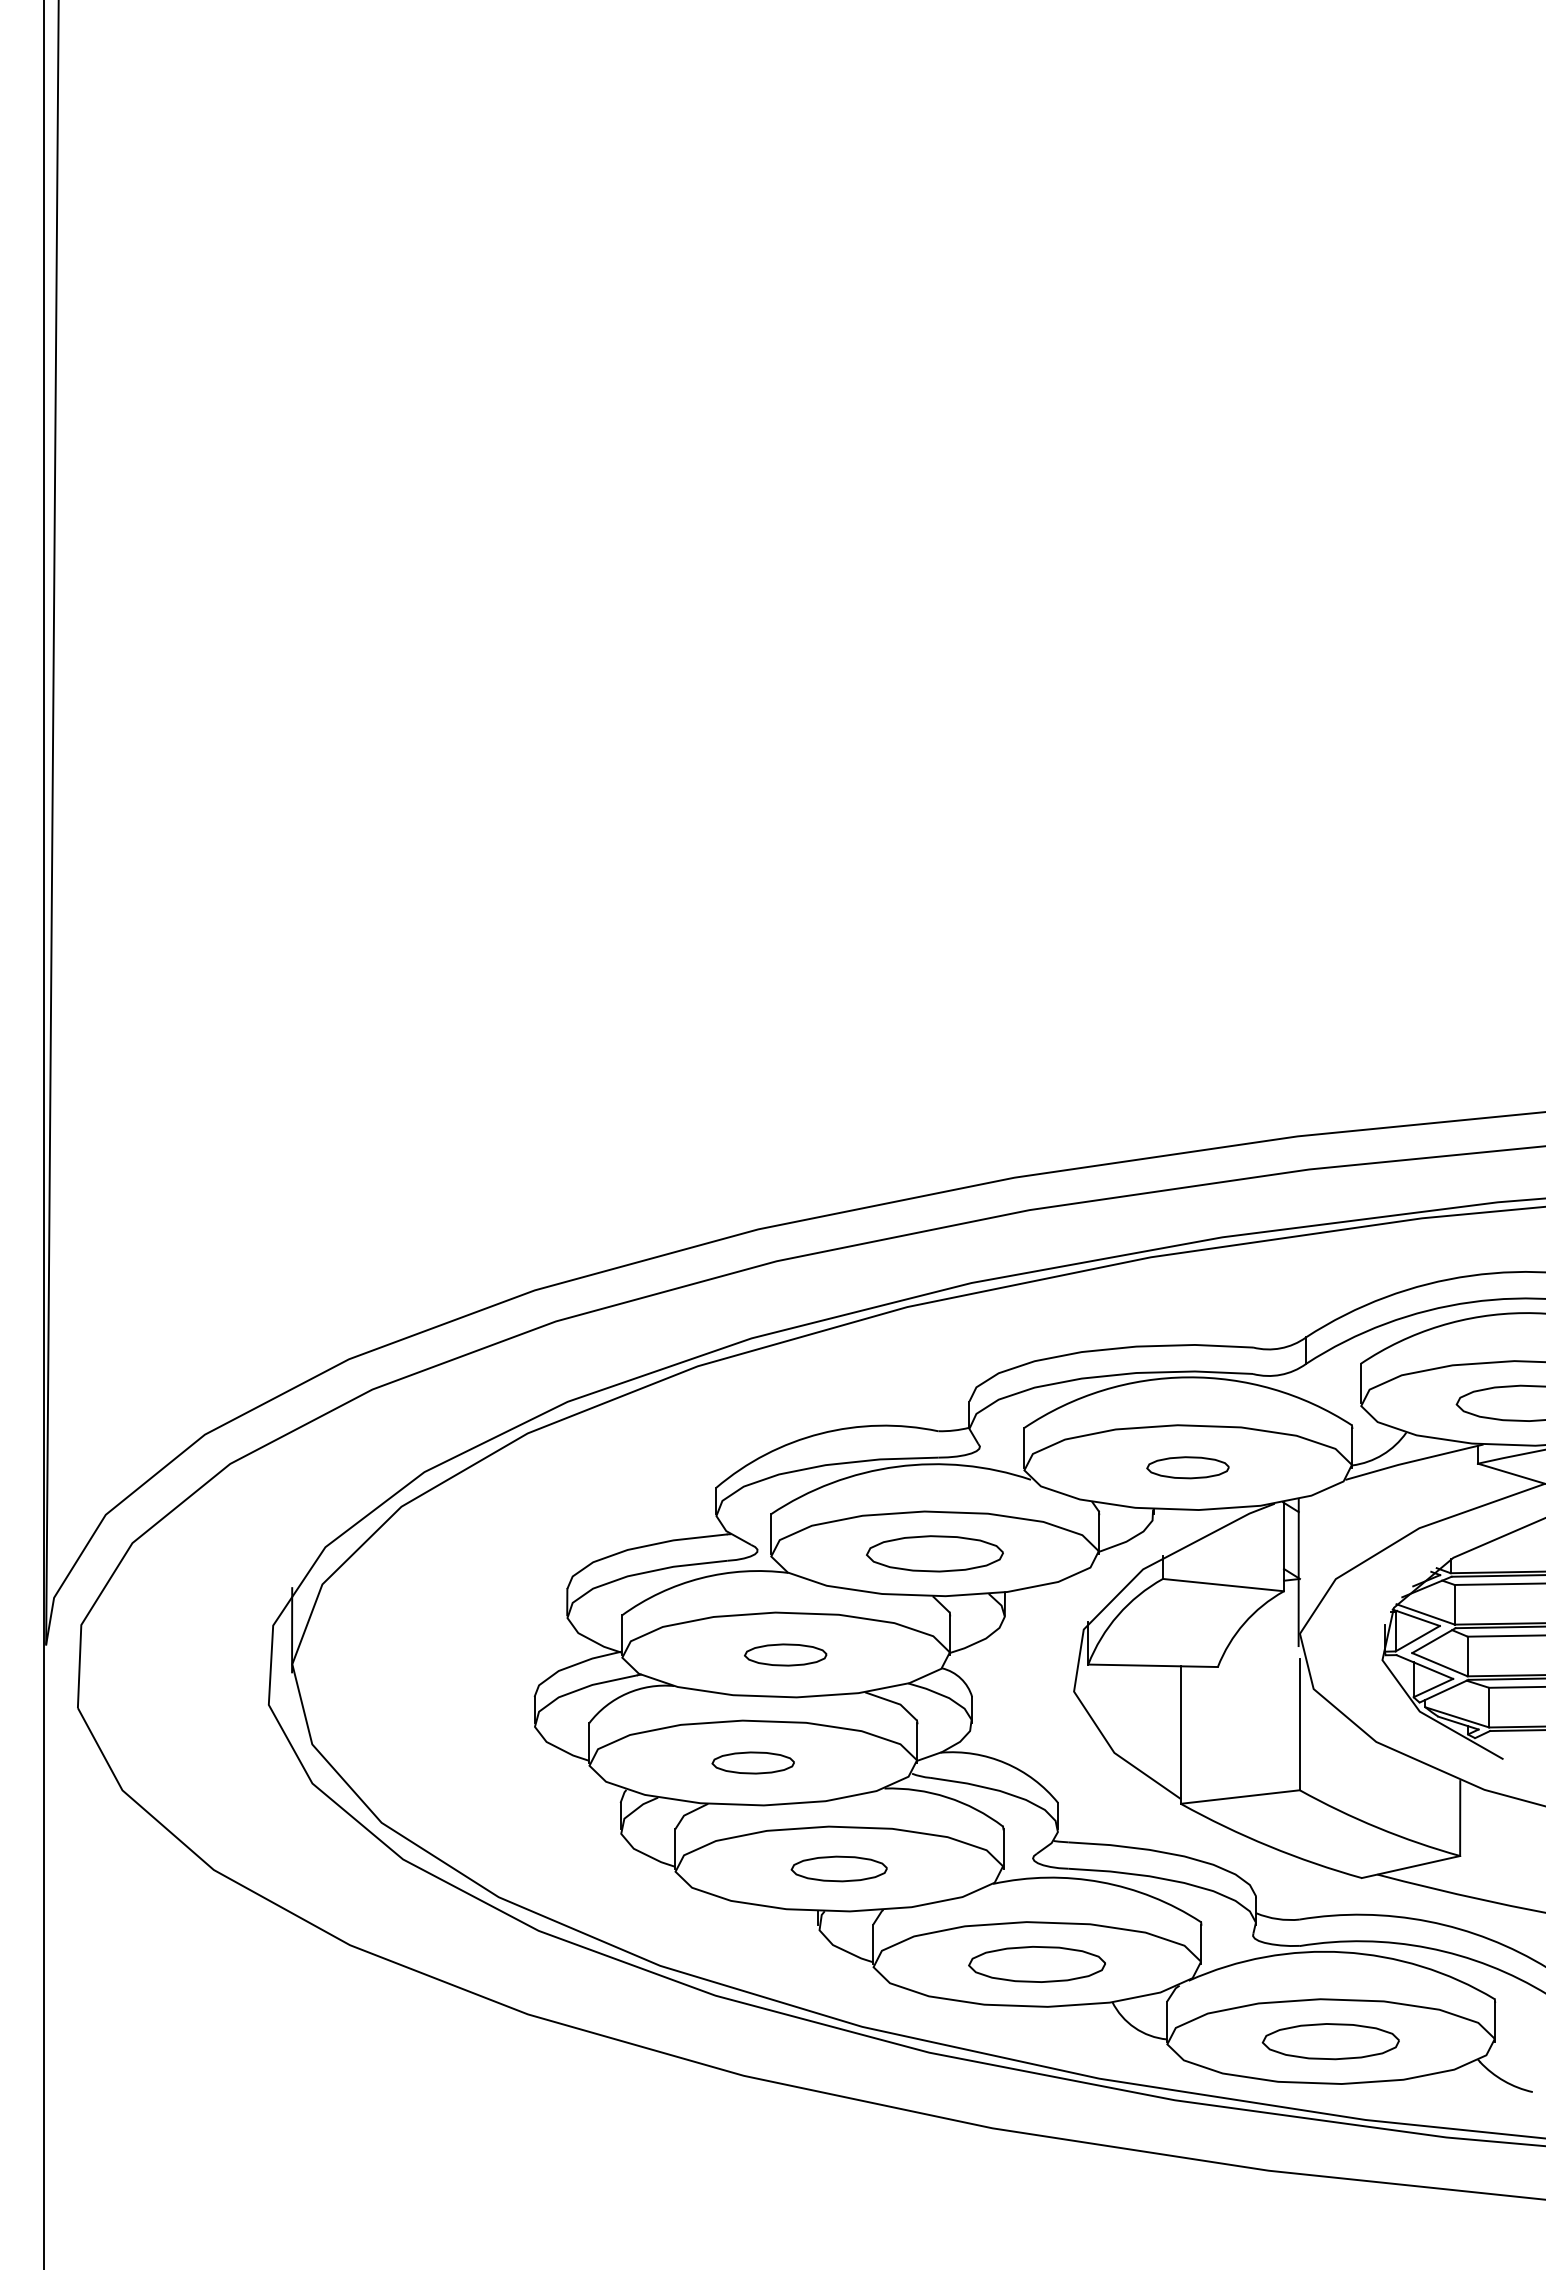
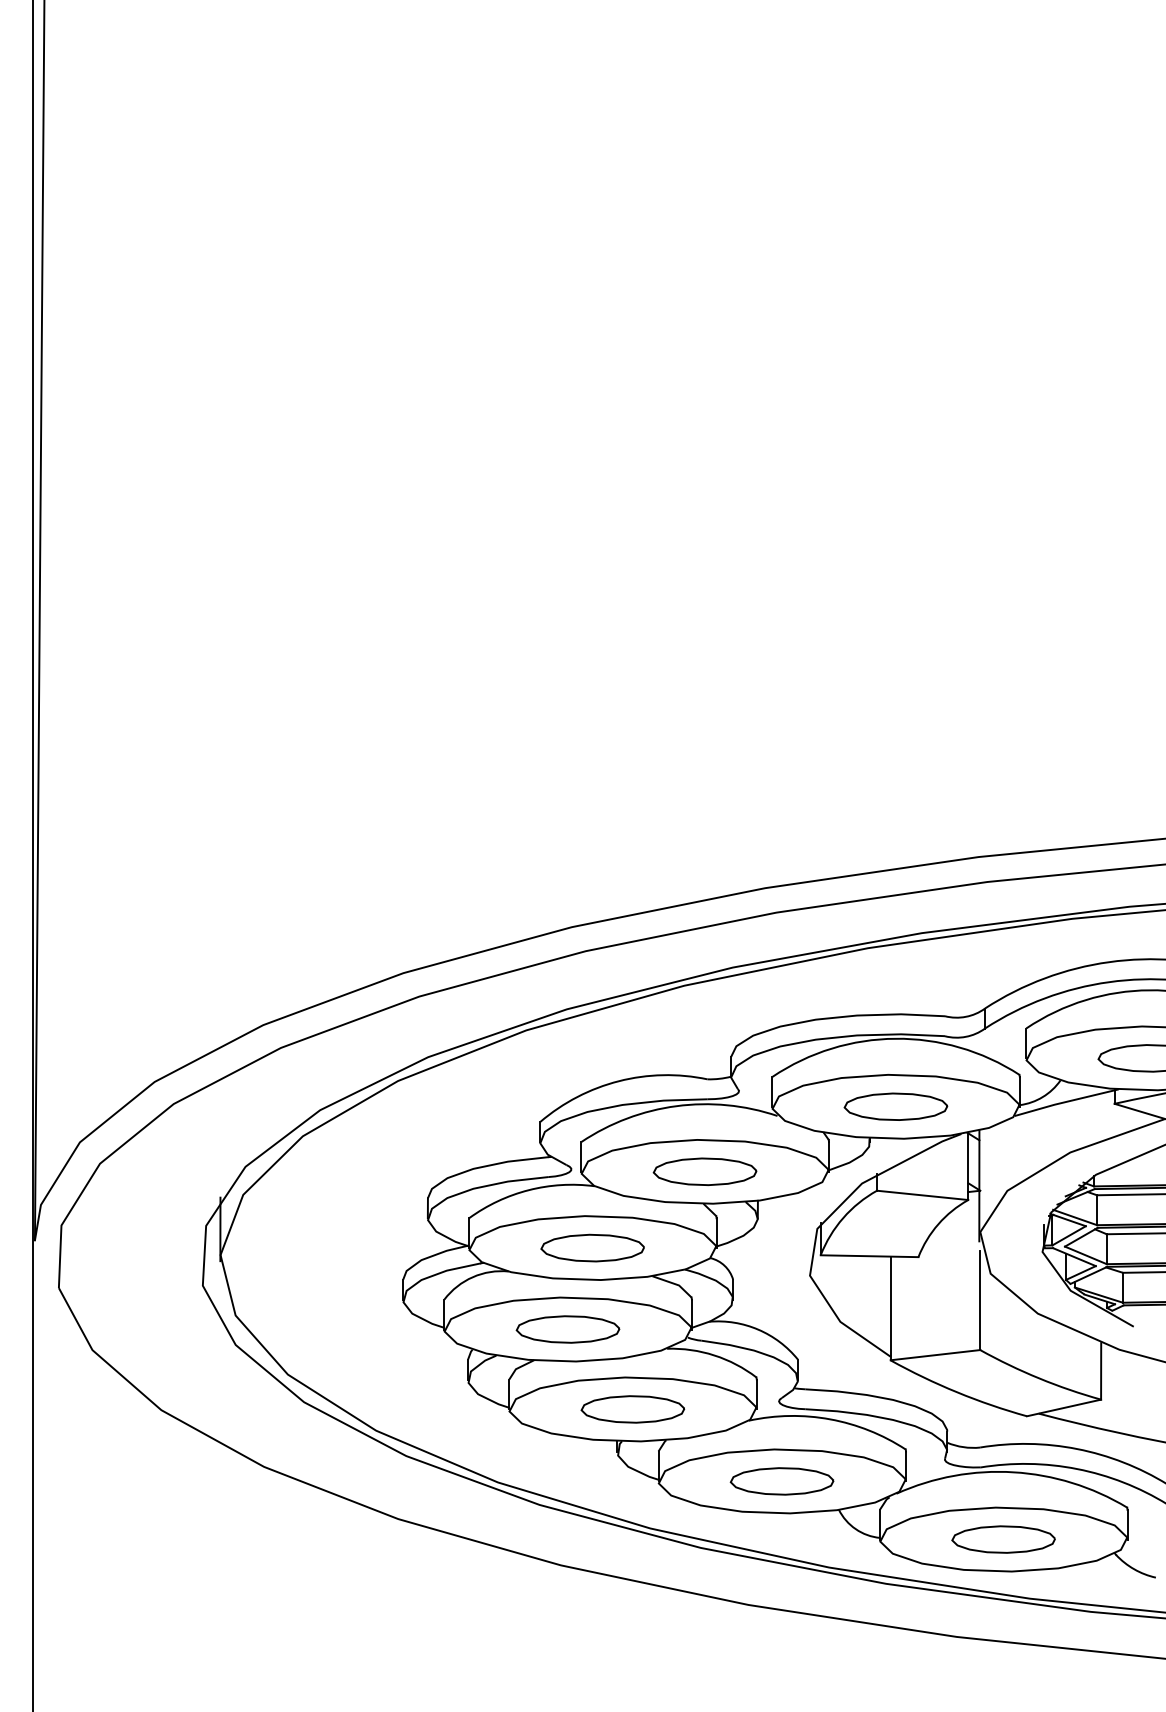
part: (1187, 1467) -> (895, 1106), size x1.67
part: (785, 1654) -> (592, 1247), size x1.67
part: (753, 1762) -> (568, 1329), size x1.67
part: (839, 1868) -> (633, 1409), size x1.43

